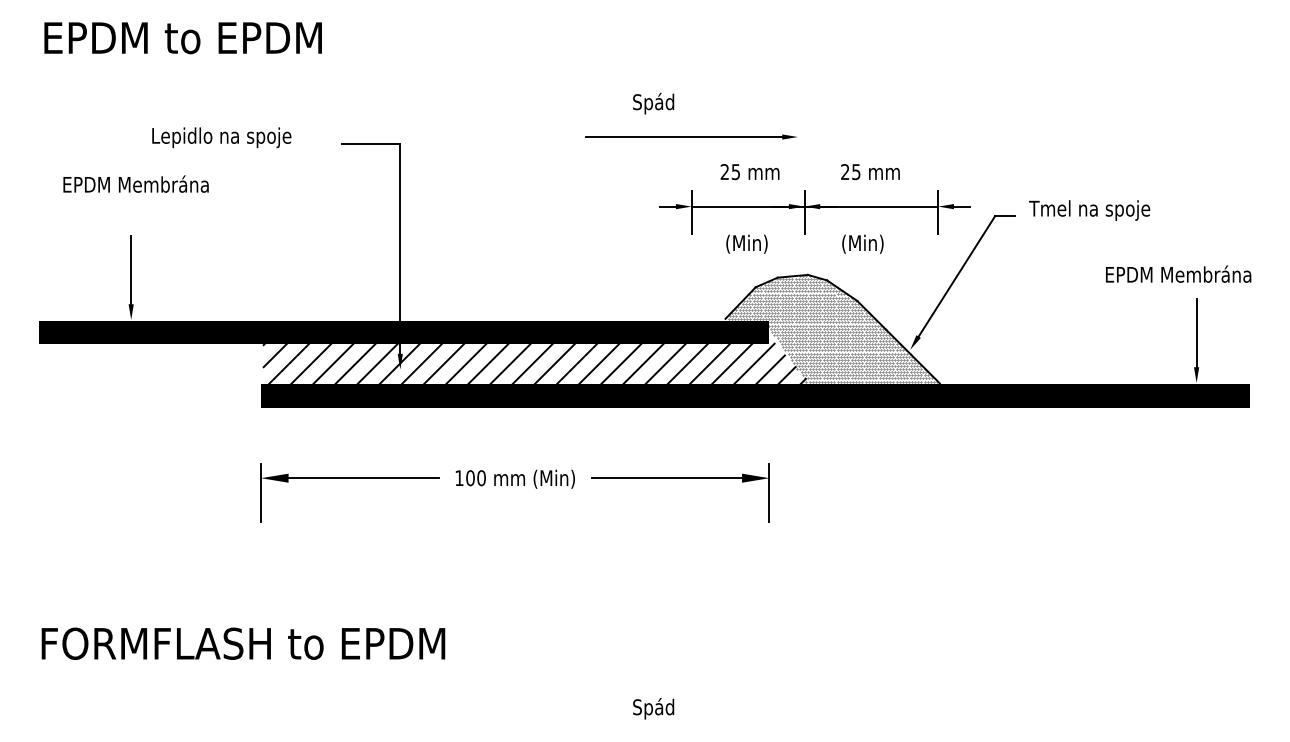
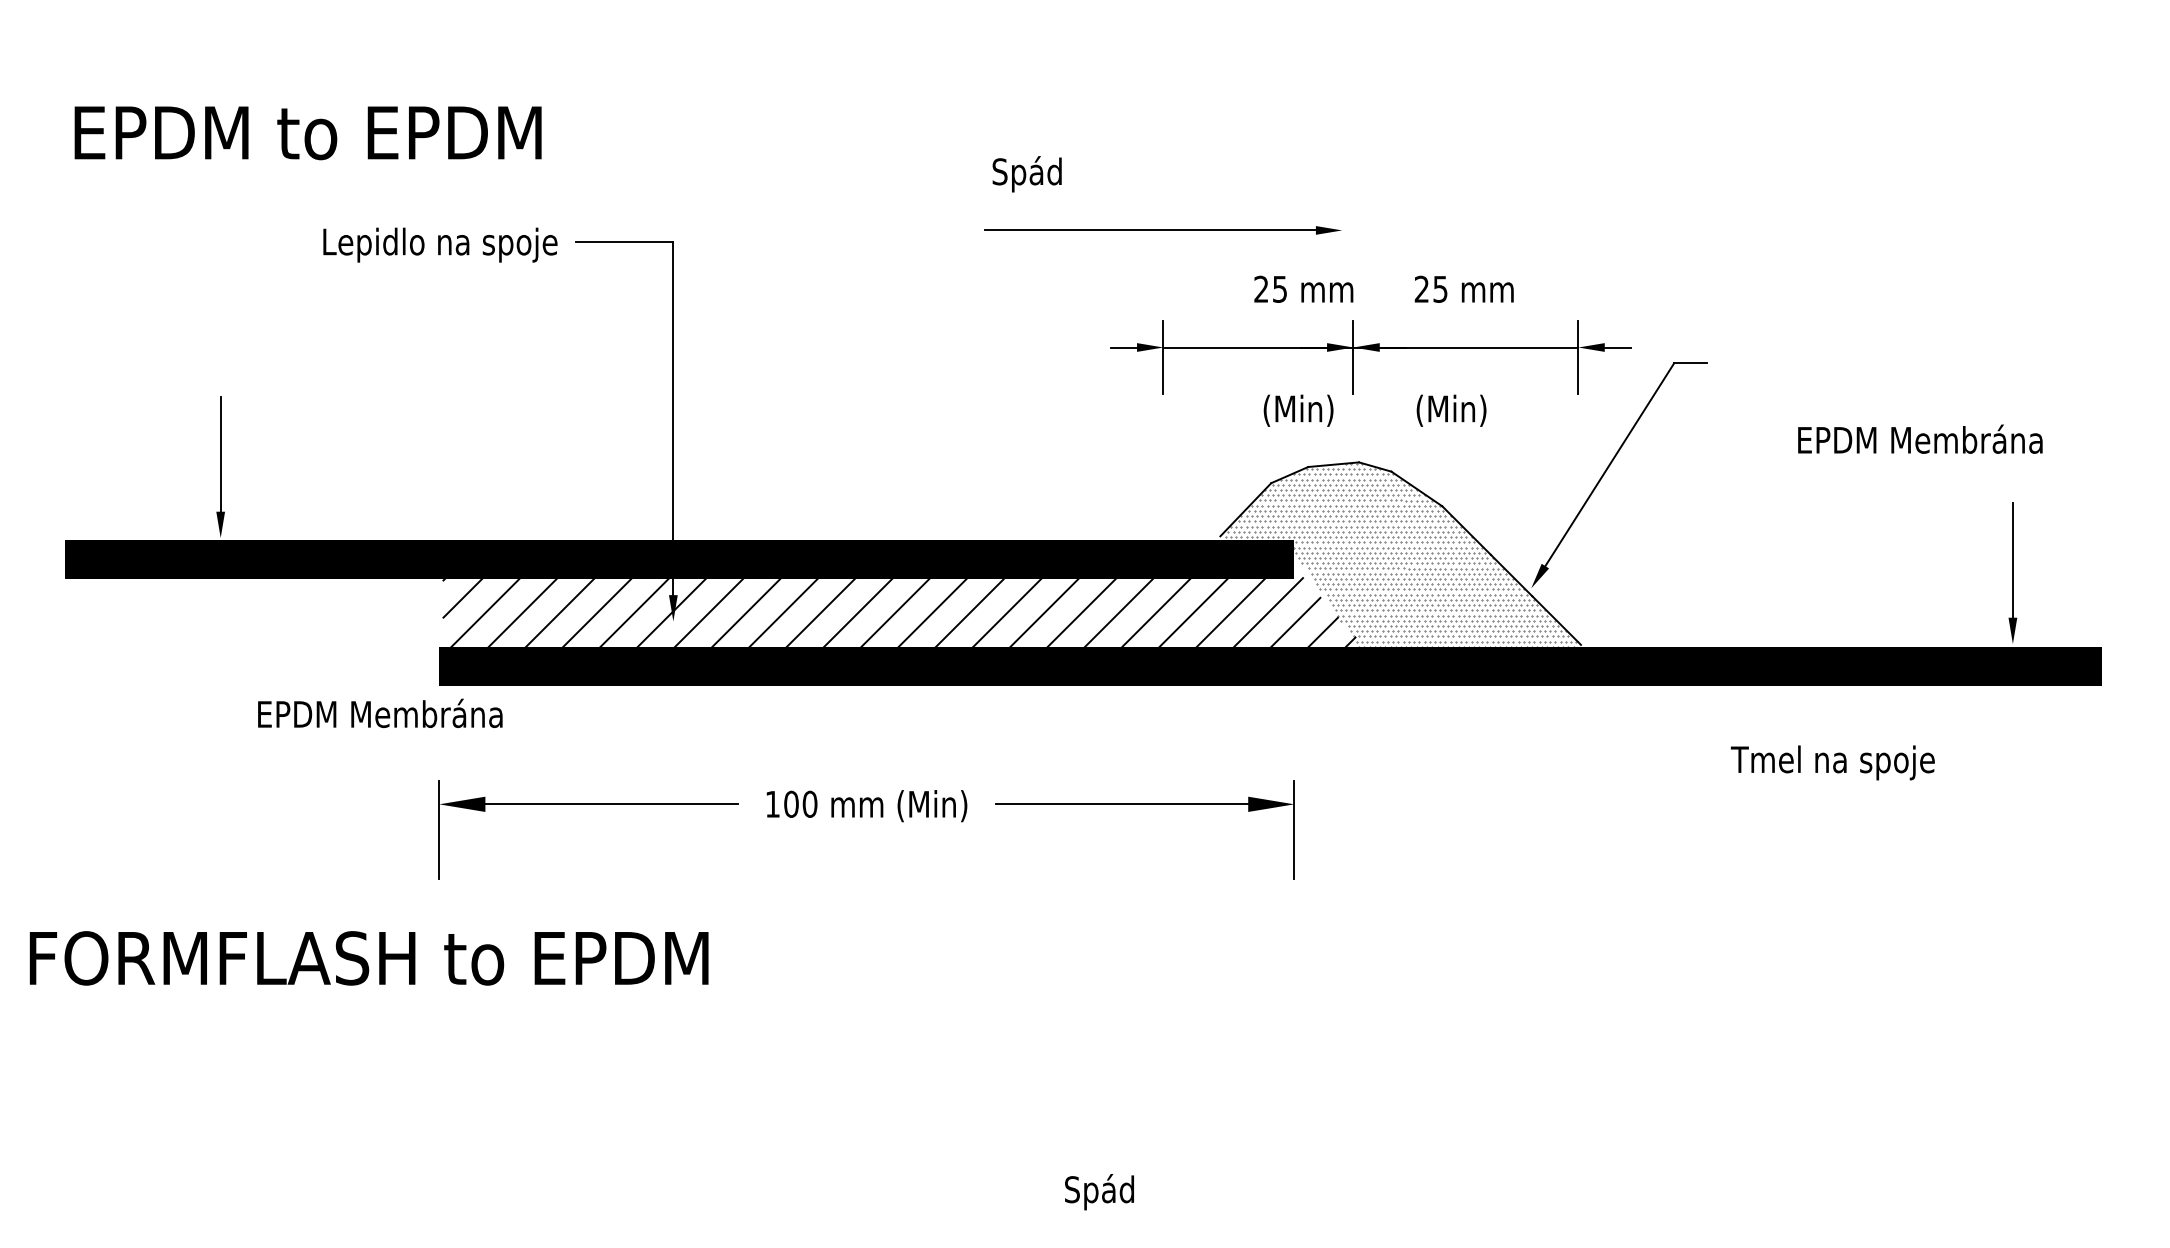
text: (182, 38) -> (306, 133), moved
text: (653, 103) -> (1026, 174), moved
text: (221, 137) -> (439, 244), moved
text: (749, 172) -> (1302, 290), moved
text: (135, 183) -> (379, 712), moved
text: (1089, 210) -> (1832, 762), moved
text: (746, 243) -> (1297, 409), moved
text: (1178, 273) -> (1920, 438), moved
text: (243, 643) -> (369, 957), moved

